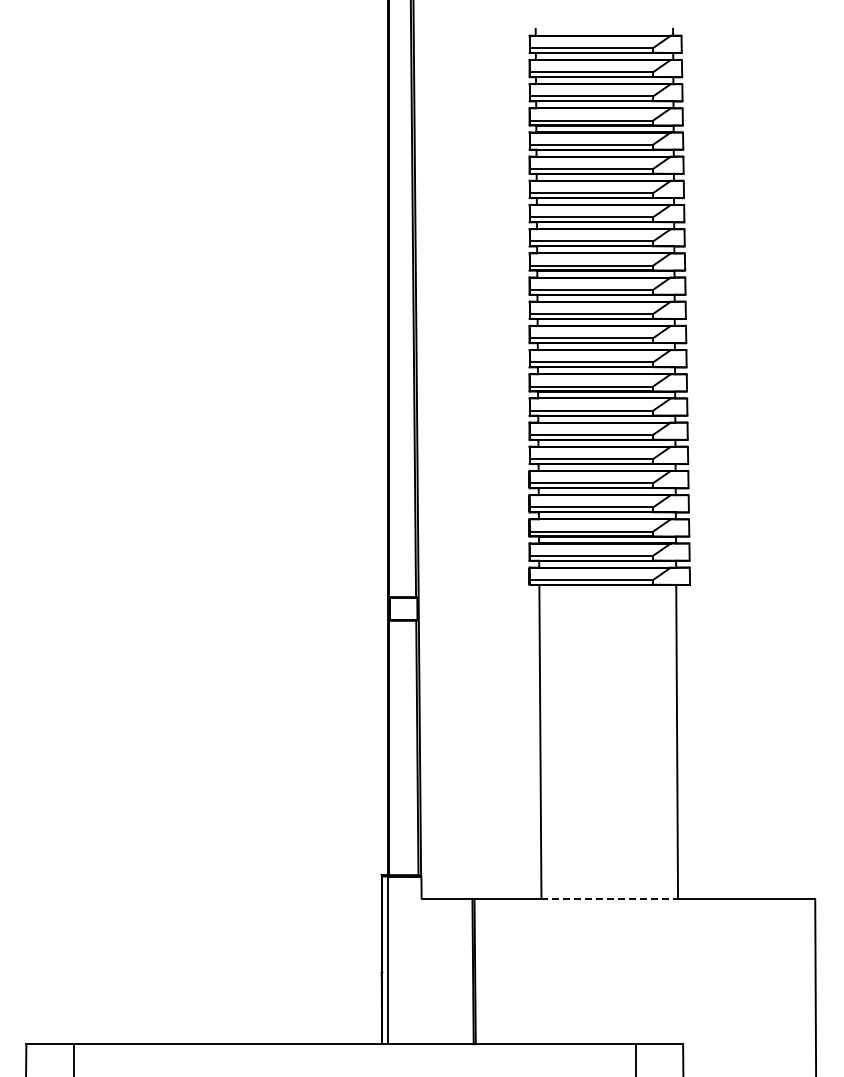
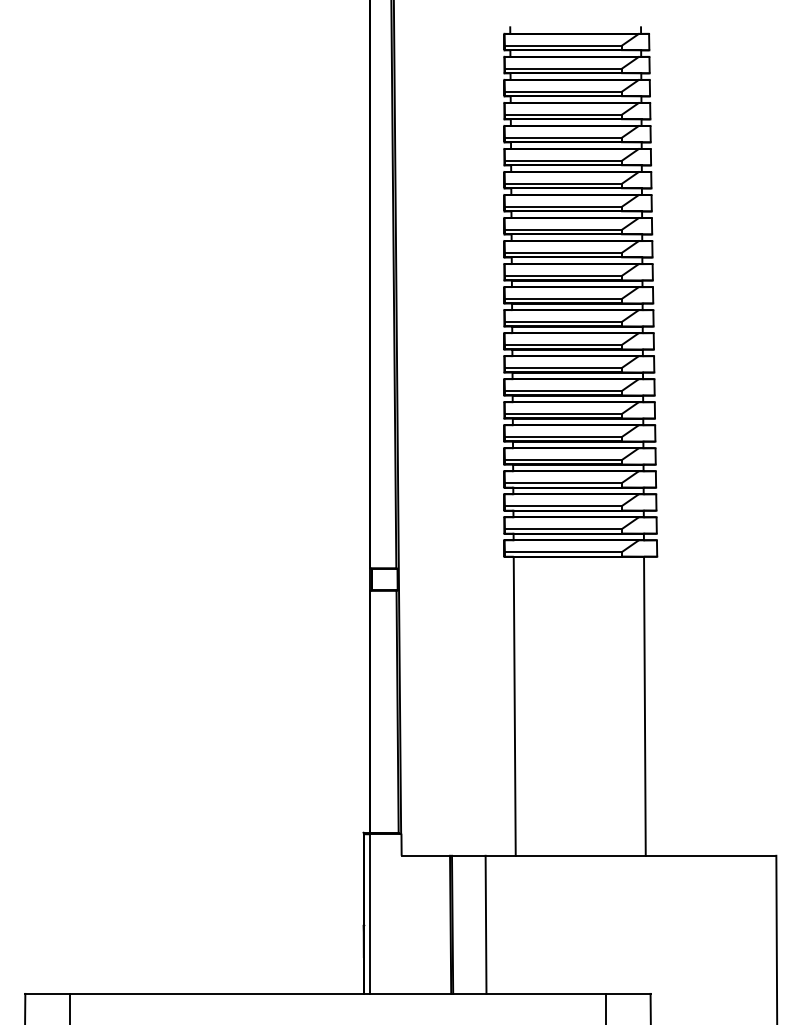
line: (610, 899) -> (581, 856), dashed -> solid
line: (509, 971) -> (485, 924), added

